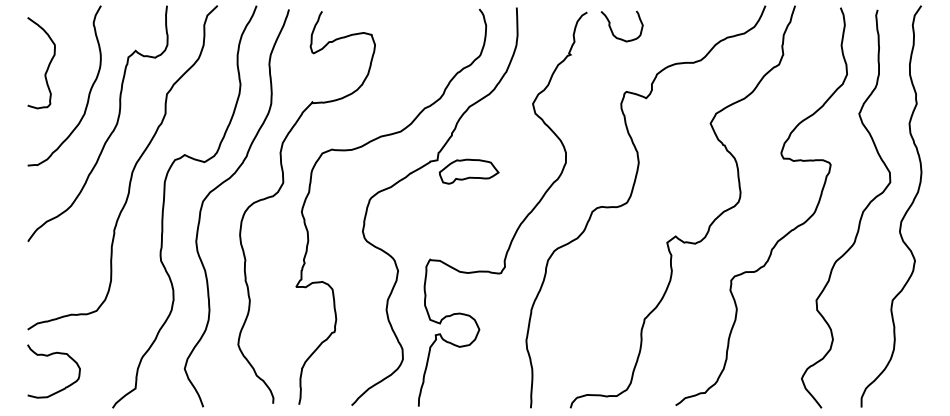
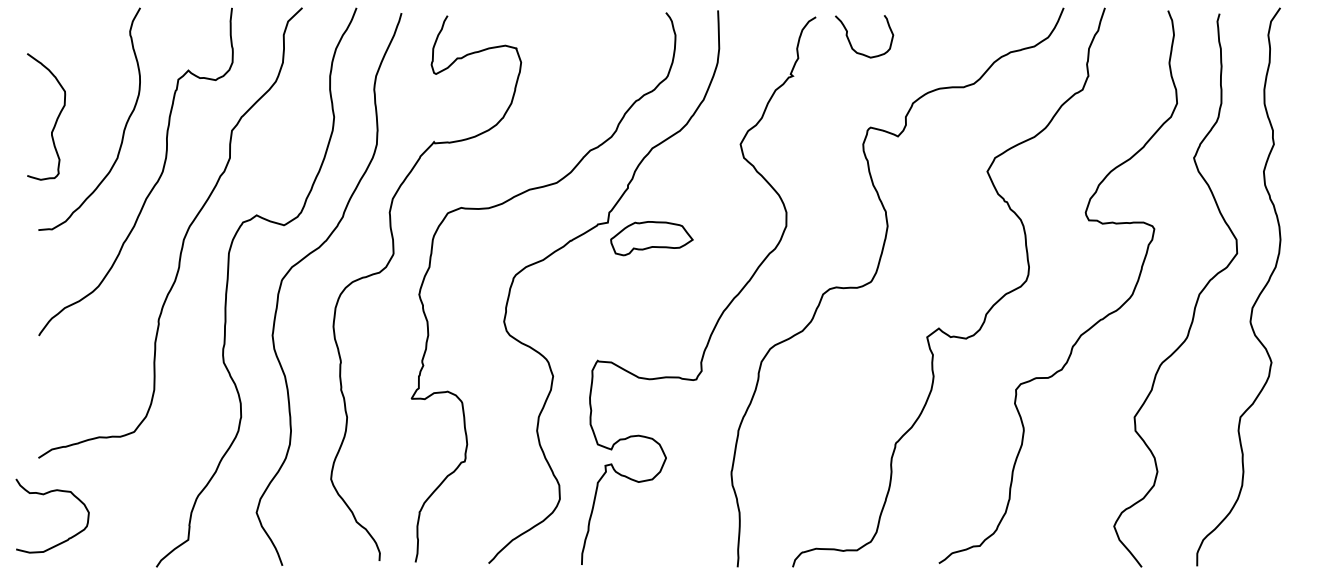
curve: (47, 66) -> (54, 121), moved
curve: (48, 356) -> (45, 495), moved

